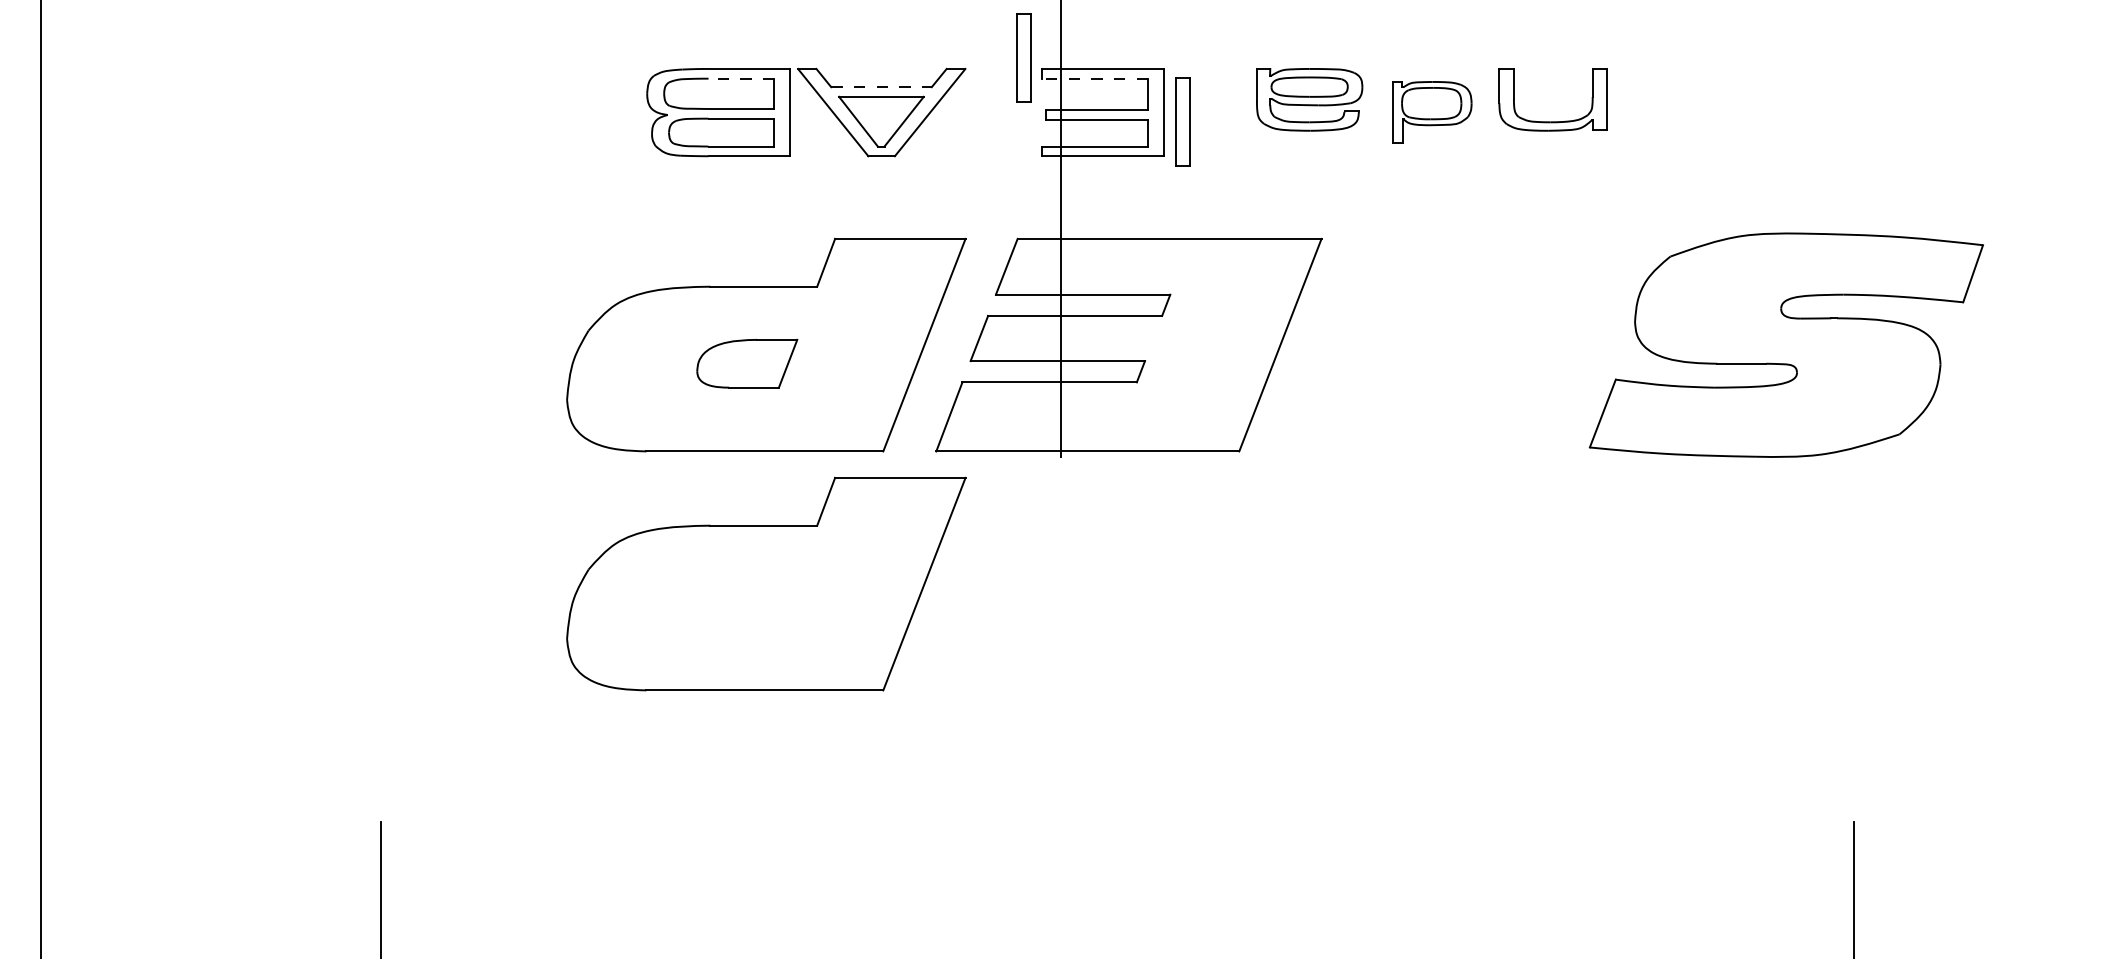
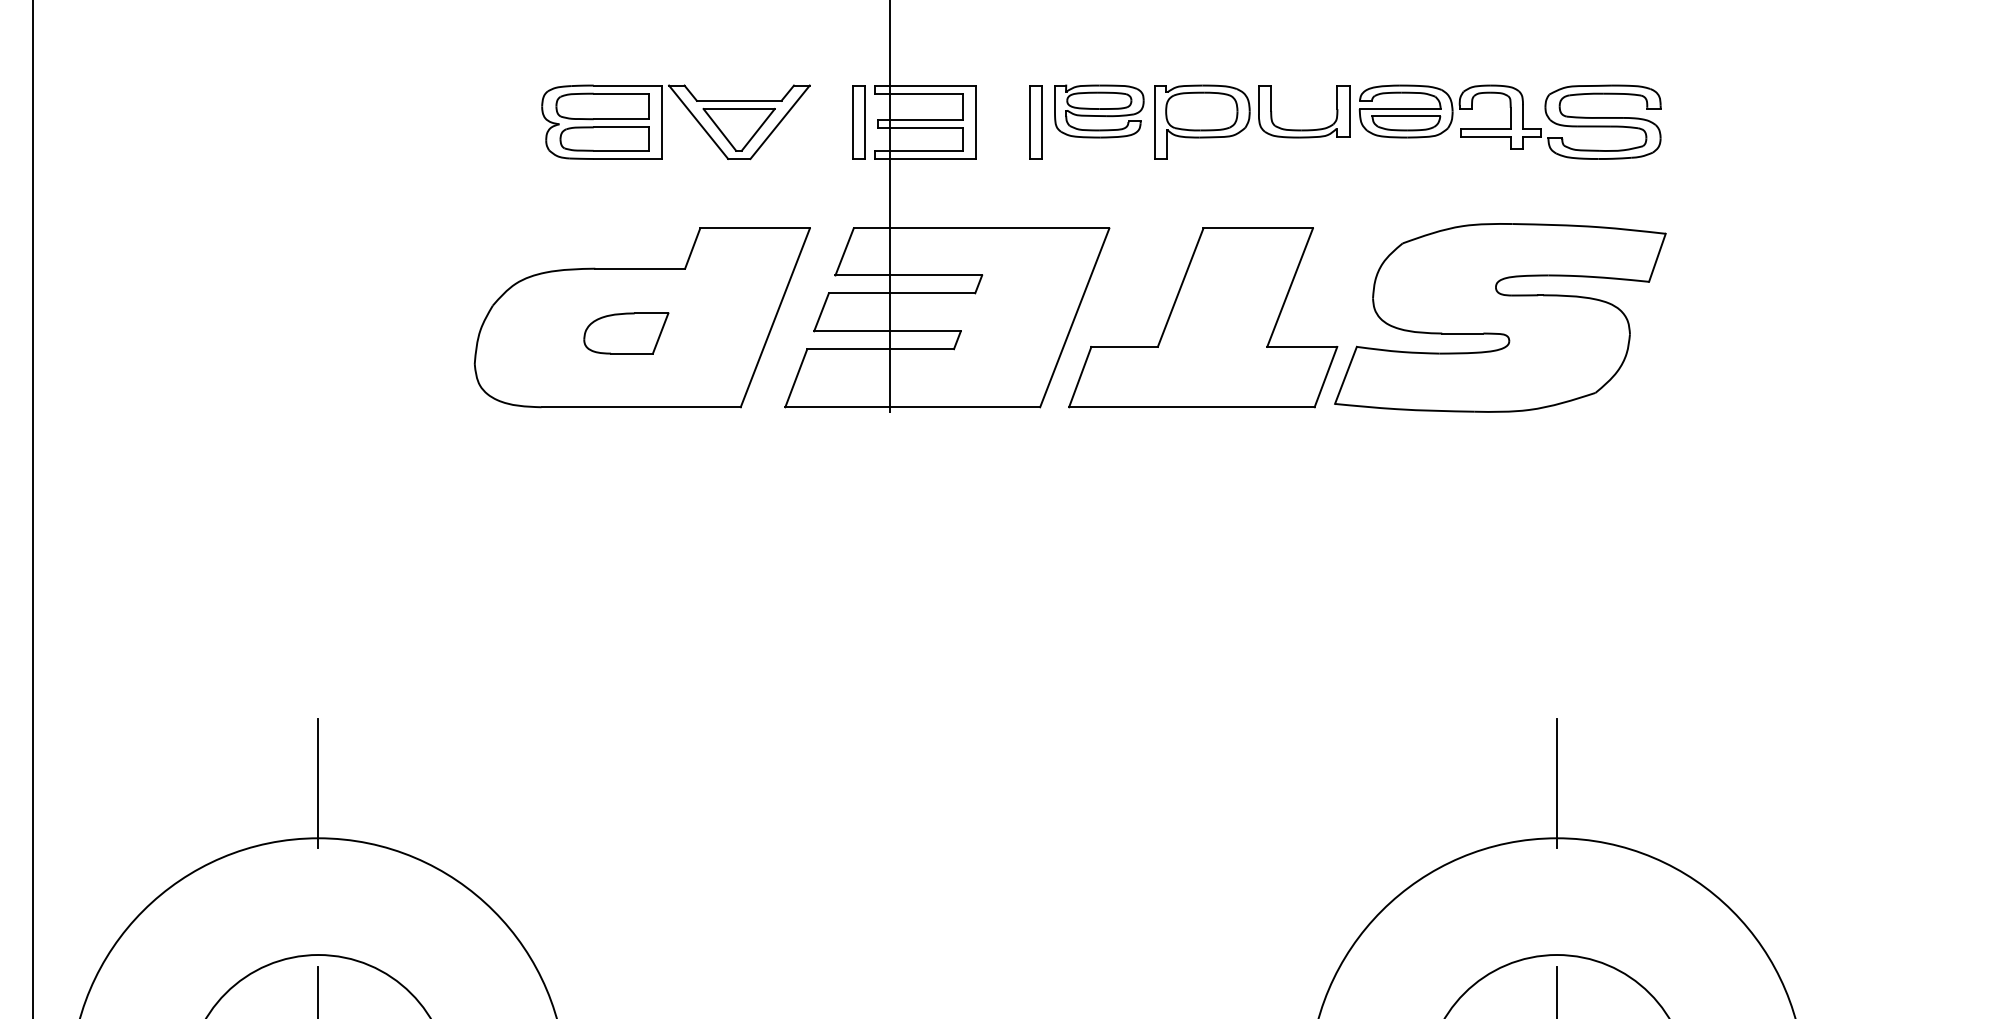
part: (1023, 58) -> (858, 122), moved
line: (741, 78) -> (621, 93), dashed -> solid
line: (1094, 78) -> (918, 93), dashed -> solid
line: (881, 86) -> (739, 100), dashed -> solid
part: (1432, 111) -> (1202, 121), size x1.43
part: (1797, 111) -> (1509, 121), added
part: (1182, 122) -> (1035, 122), moved
part: (1433, 344) -> (1203, 317), added
part: (765, 583) -> (641, 518), removed

